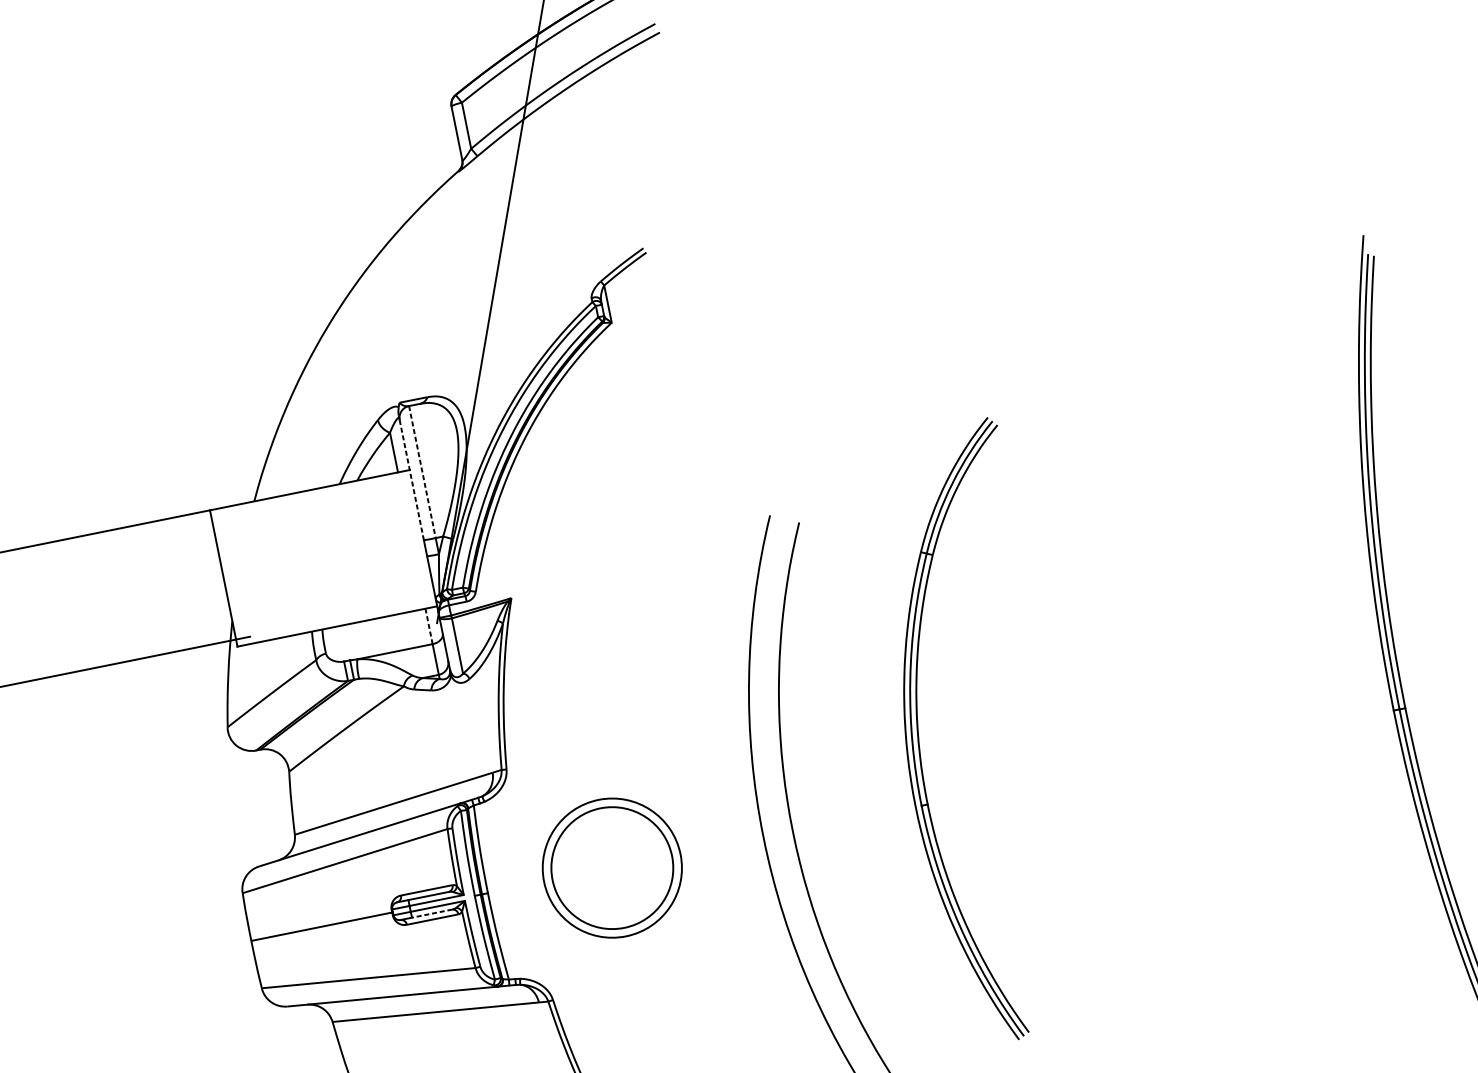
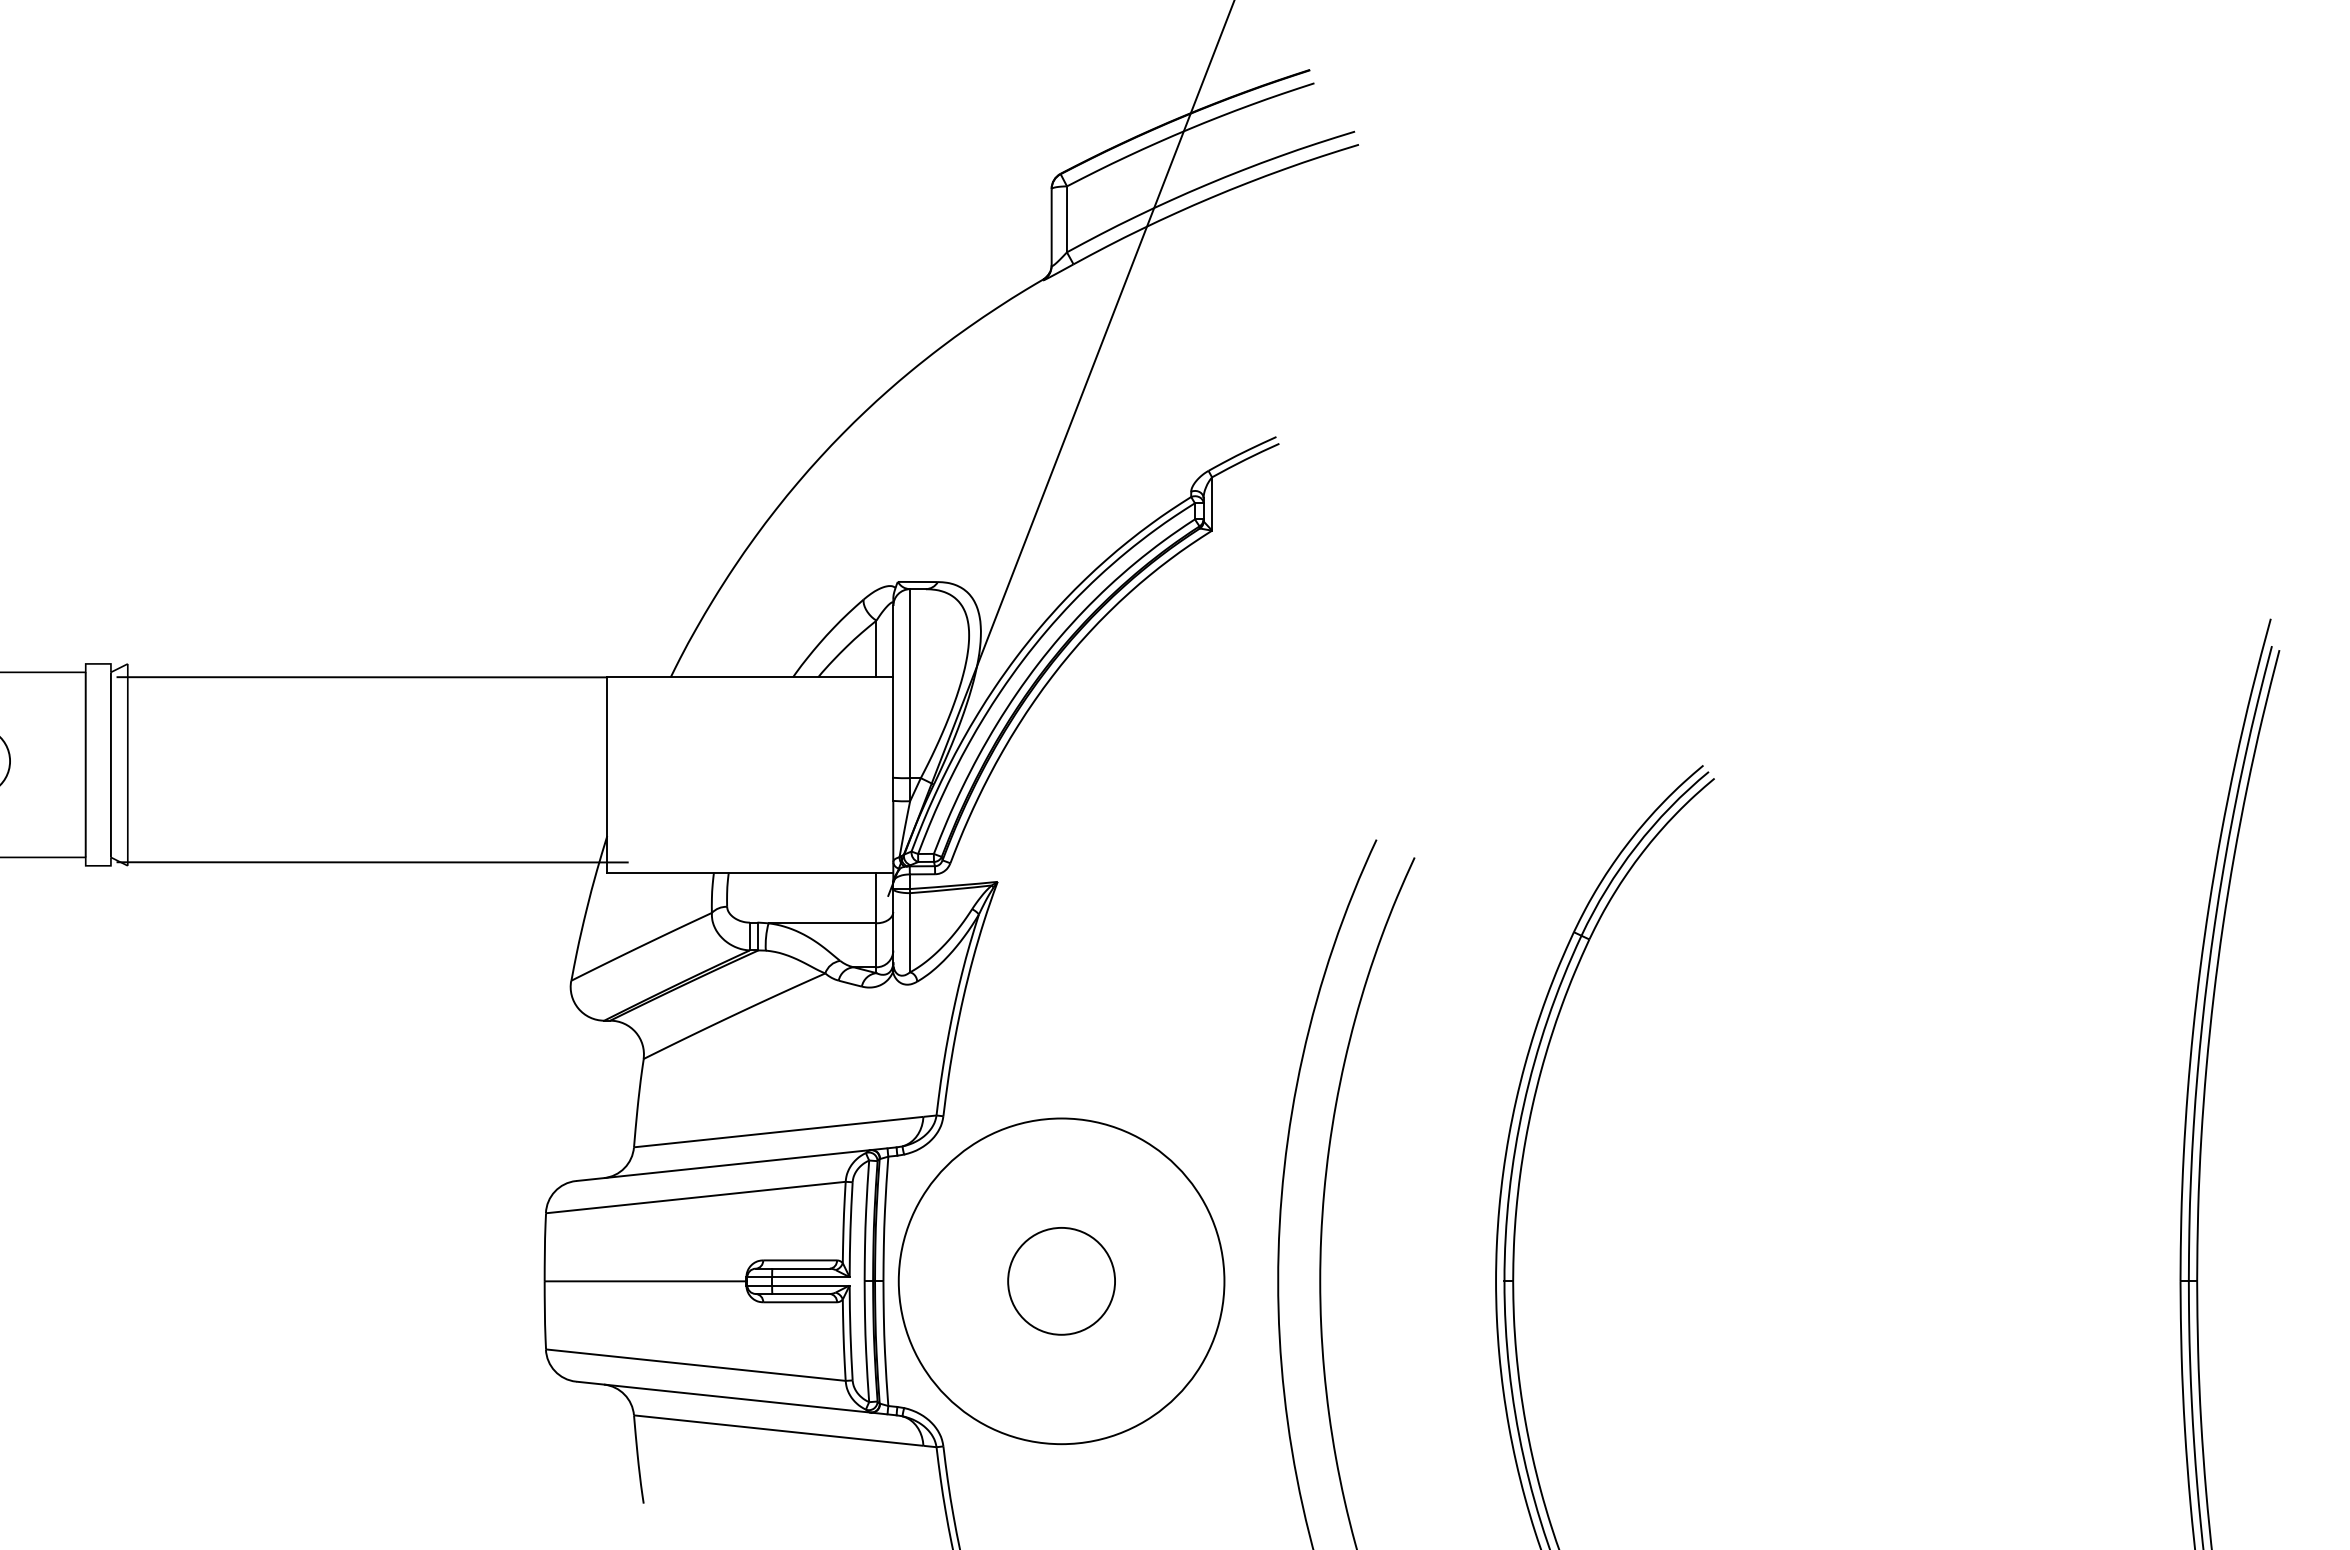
line: (422, 472) -> (910, 684), dashed -> solid
line: (411, 479) -> (893, 691), dashed -> solid
line: (429, 626) -> (876, 897), dashed -> solid
circle: (612, 867) -> (1061, 1280), size x0.62
circle: (612, 868) -> (1061, 1281), size x1.67
line: (432, 913) -> (801, 1293), dashed -> solid

